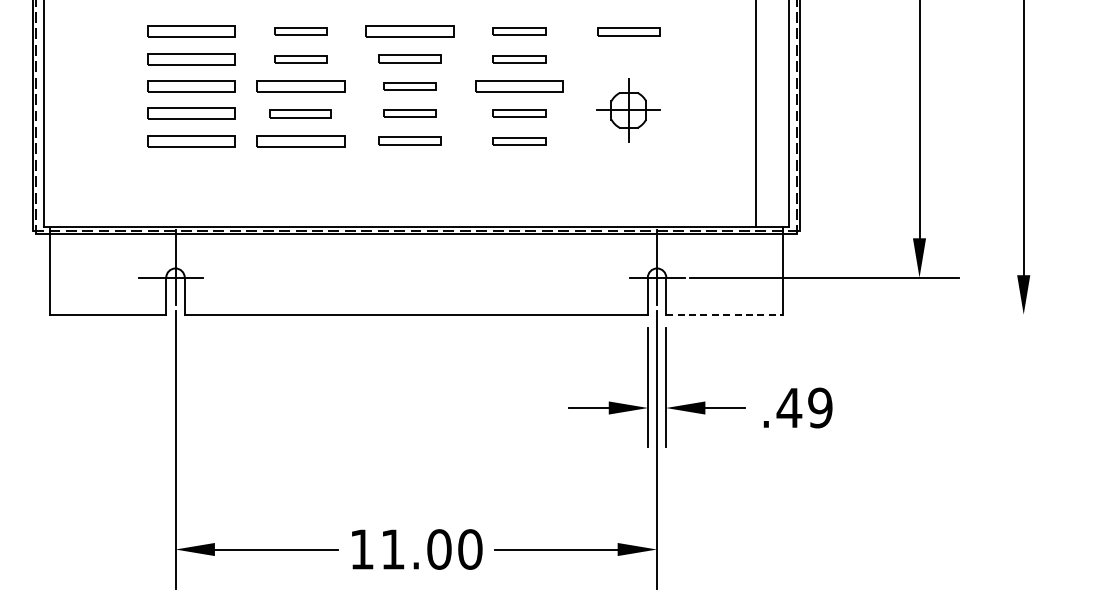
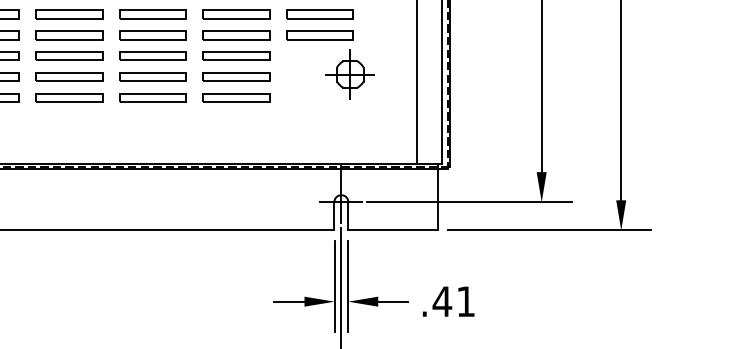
part: (300, 31) -> (69, 14), size x1.67
part: (519, 31) -> (236, 14), size x1.67
part: (628, 31) -> (319, 14), size x1.43
part: (300, 59) -> (69, 35), size x1.67
part: (409, 59) -> (152, 35), size x1.43
part: (519, 59) -> (236, 35), size x1.67
part: (628, 59) -> (319, 35), added
part: (409, 86) -> (152, 56), size x1.67
part: (628, 110) -> (350, 74), moved
part: (300, 113) -> (69, 76), size x1.43
part: (409, 113) -> (152, 76), size x1.67
part: (519, 113) -> (236, 76), size x1.67
part: (409, 141) -> (152, 98), size x1.43
part: (519, 141) -> (236, 98), size x1.67
line: (725, 314) -> (393, 230), dashed -> solid
line: (929, 314) -> (549, 230), added
text: (820, 407) -> (466, 301), .49 -> .41

